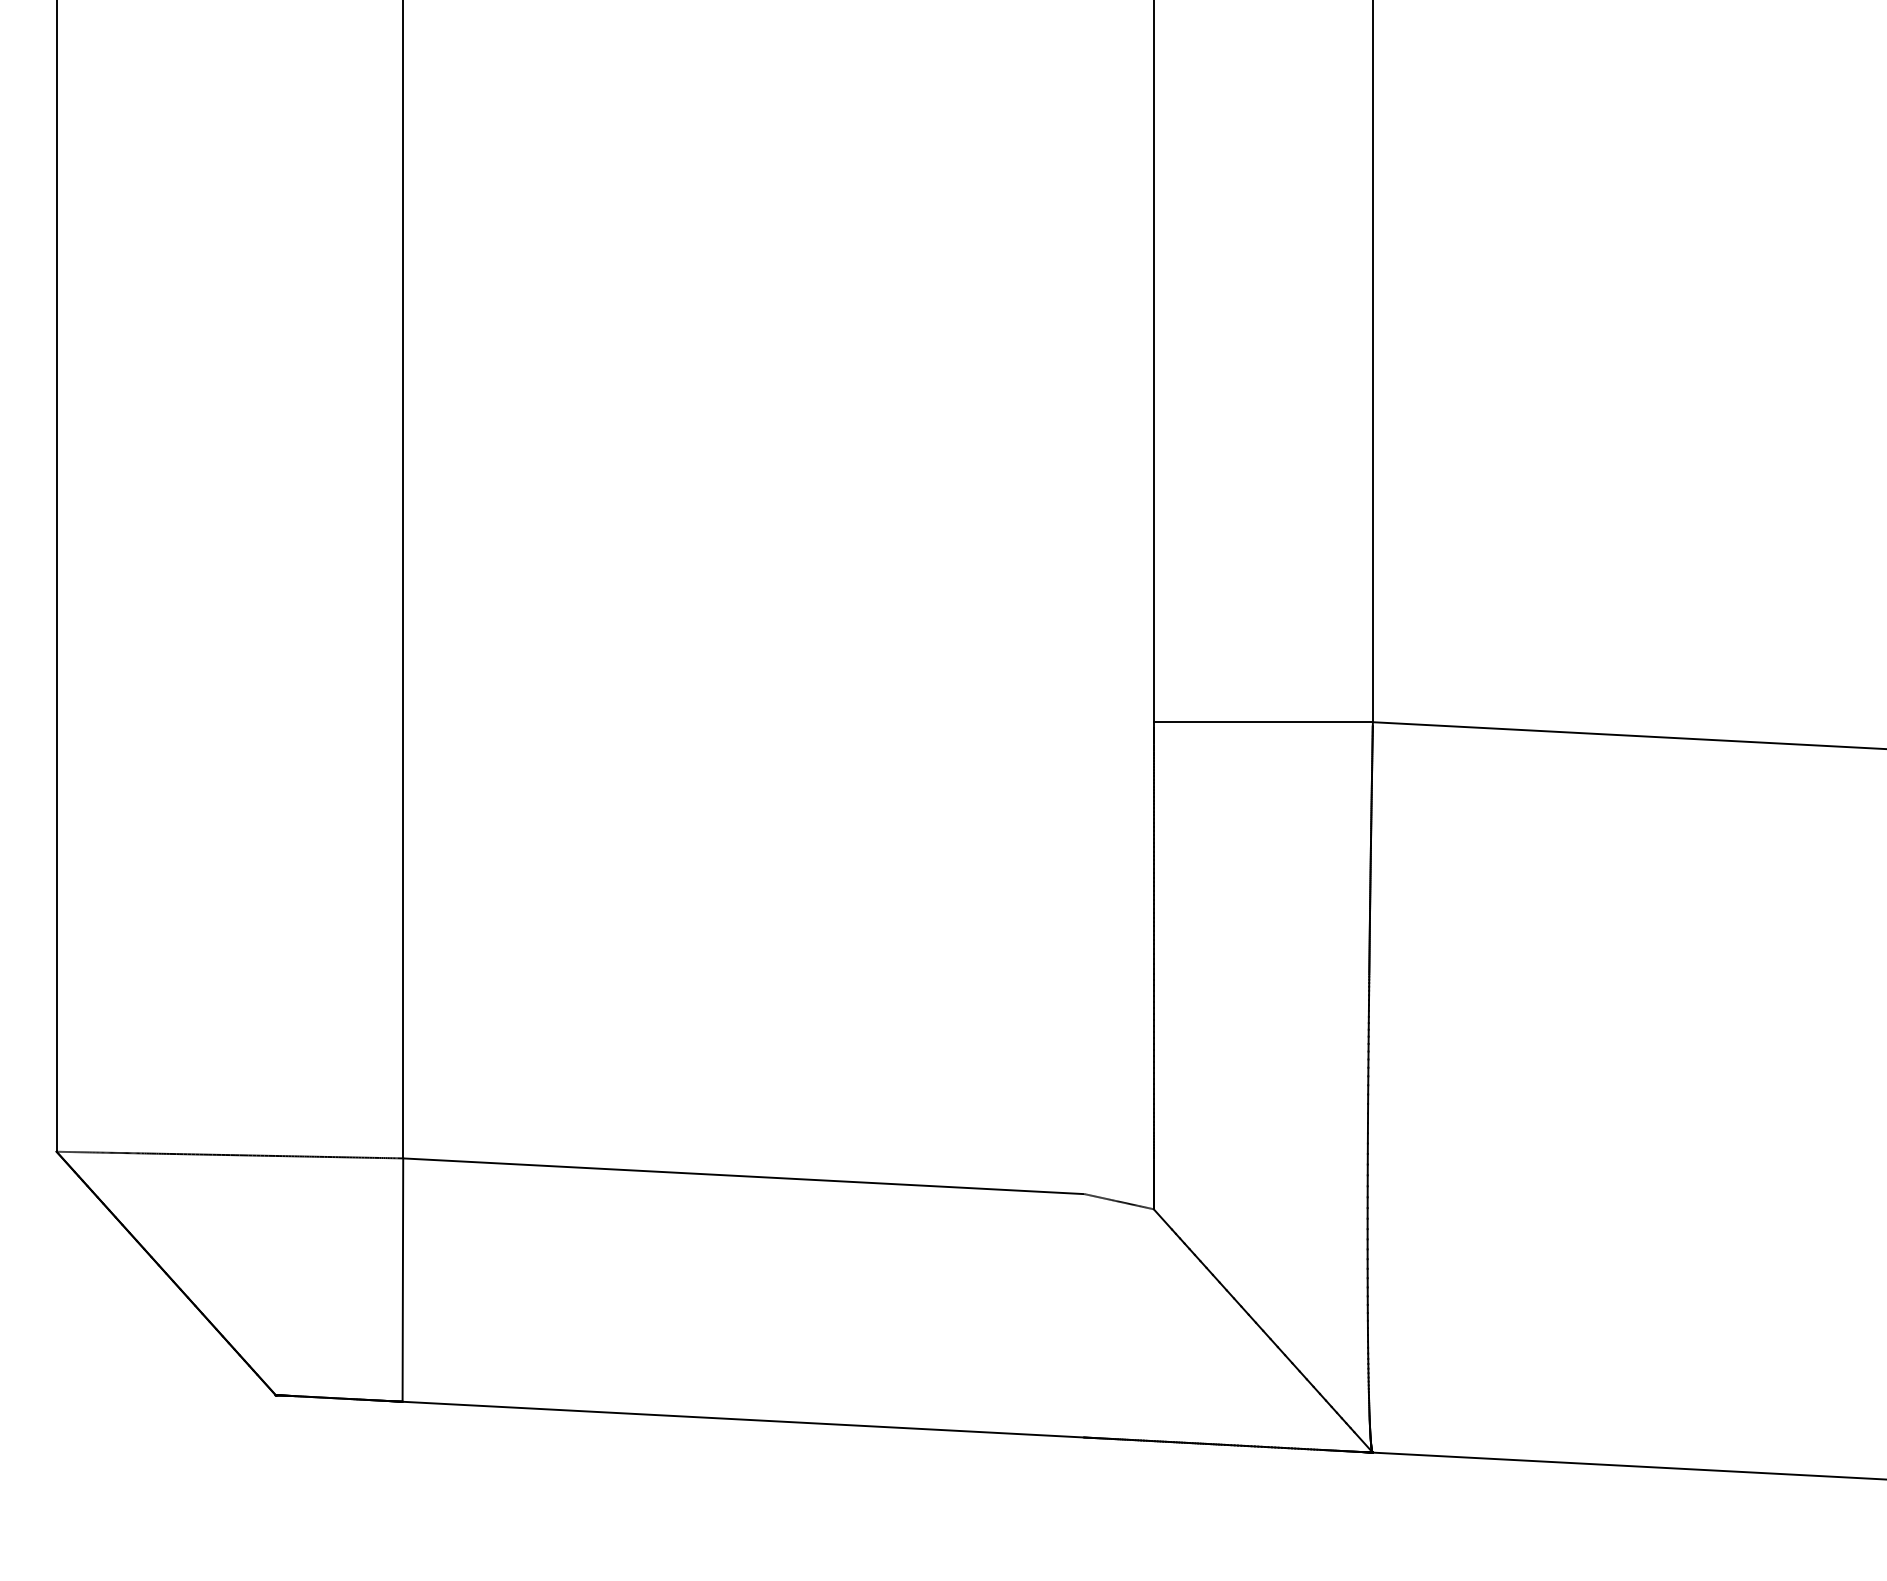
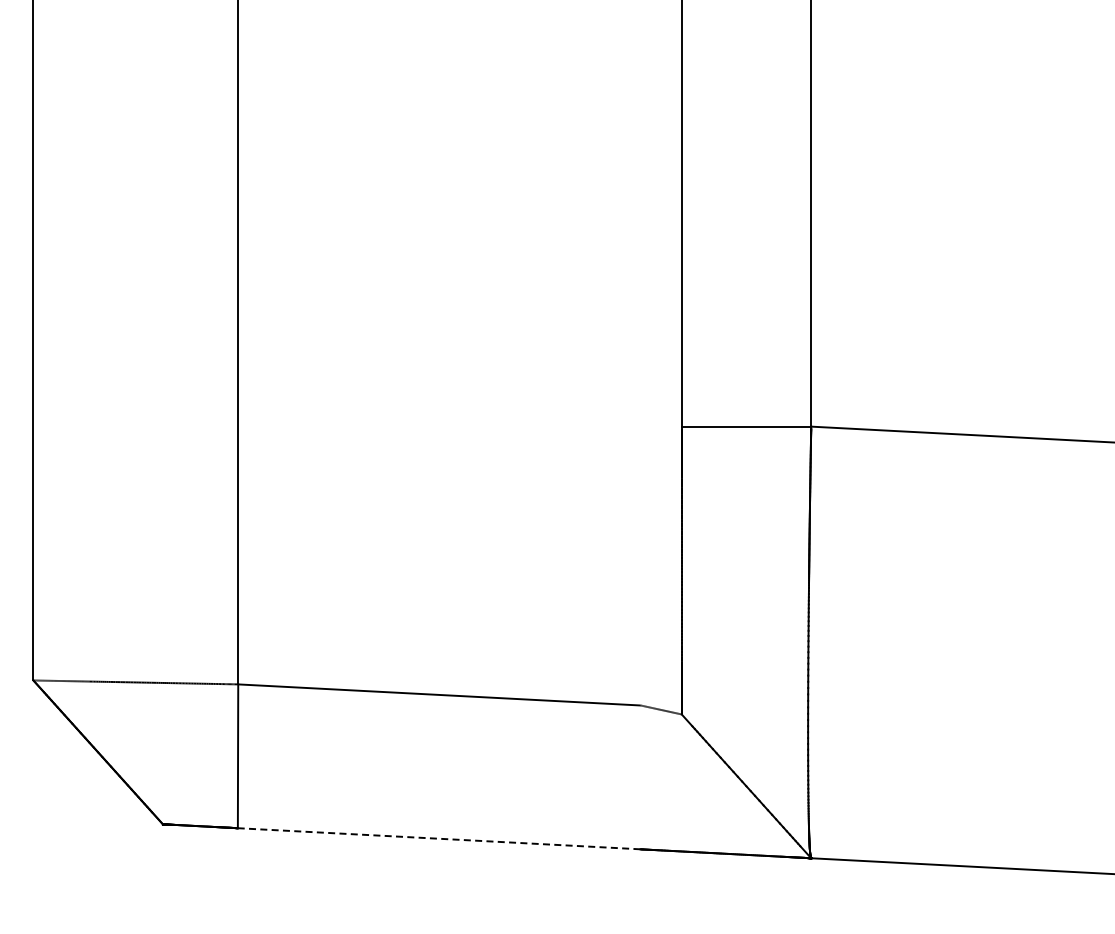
line: (743, 1419) -> (439, 838), solid -> dashed

